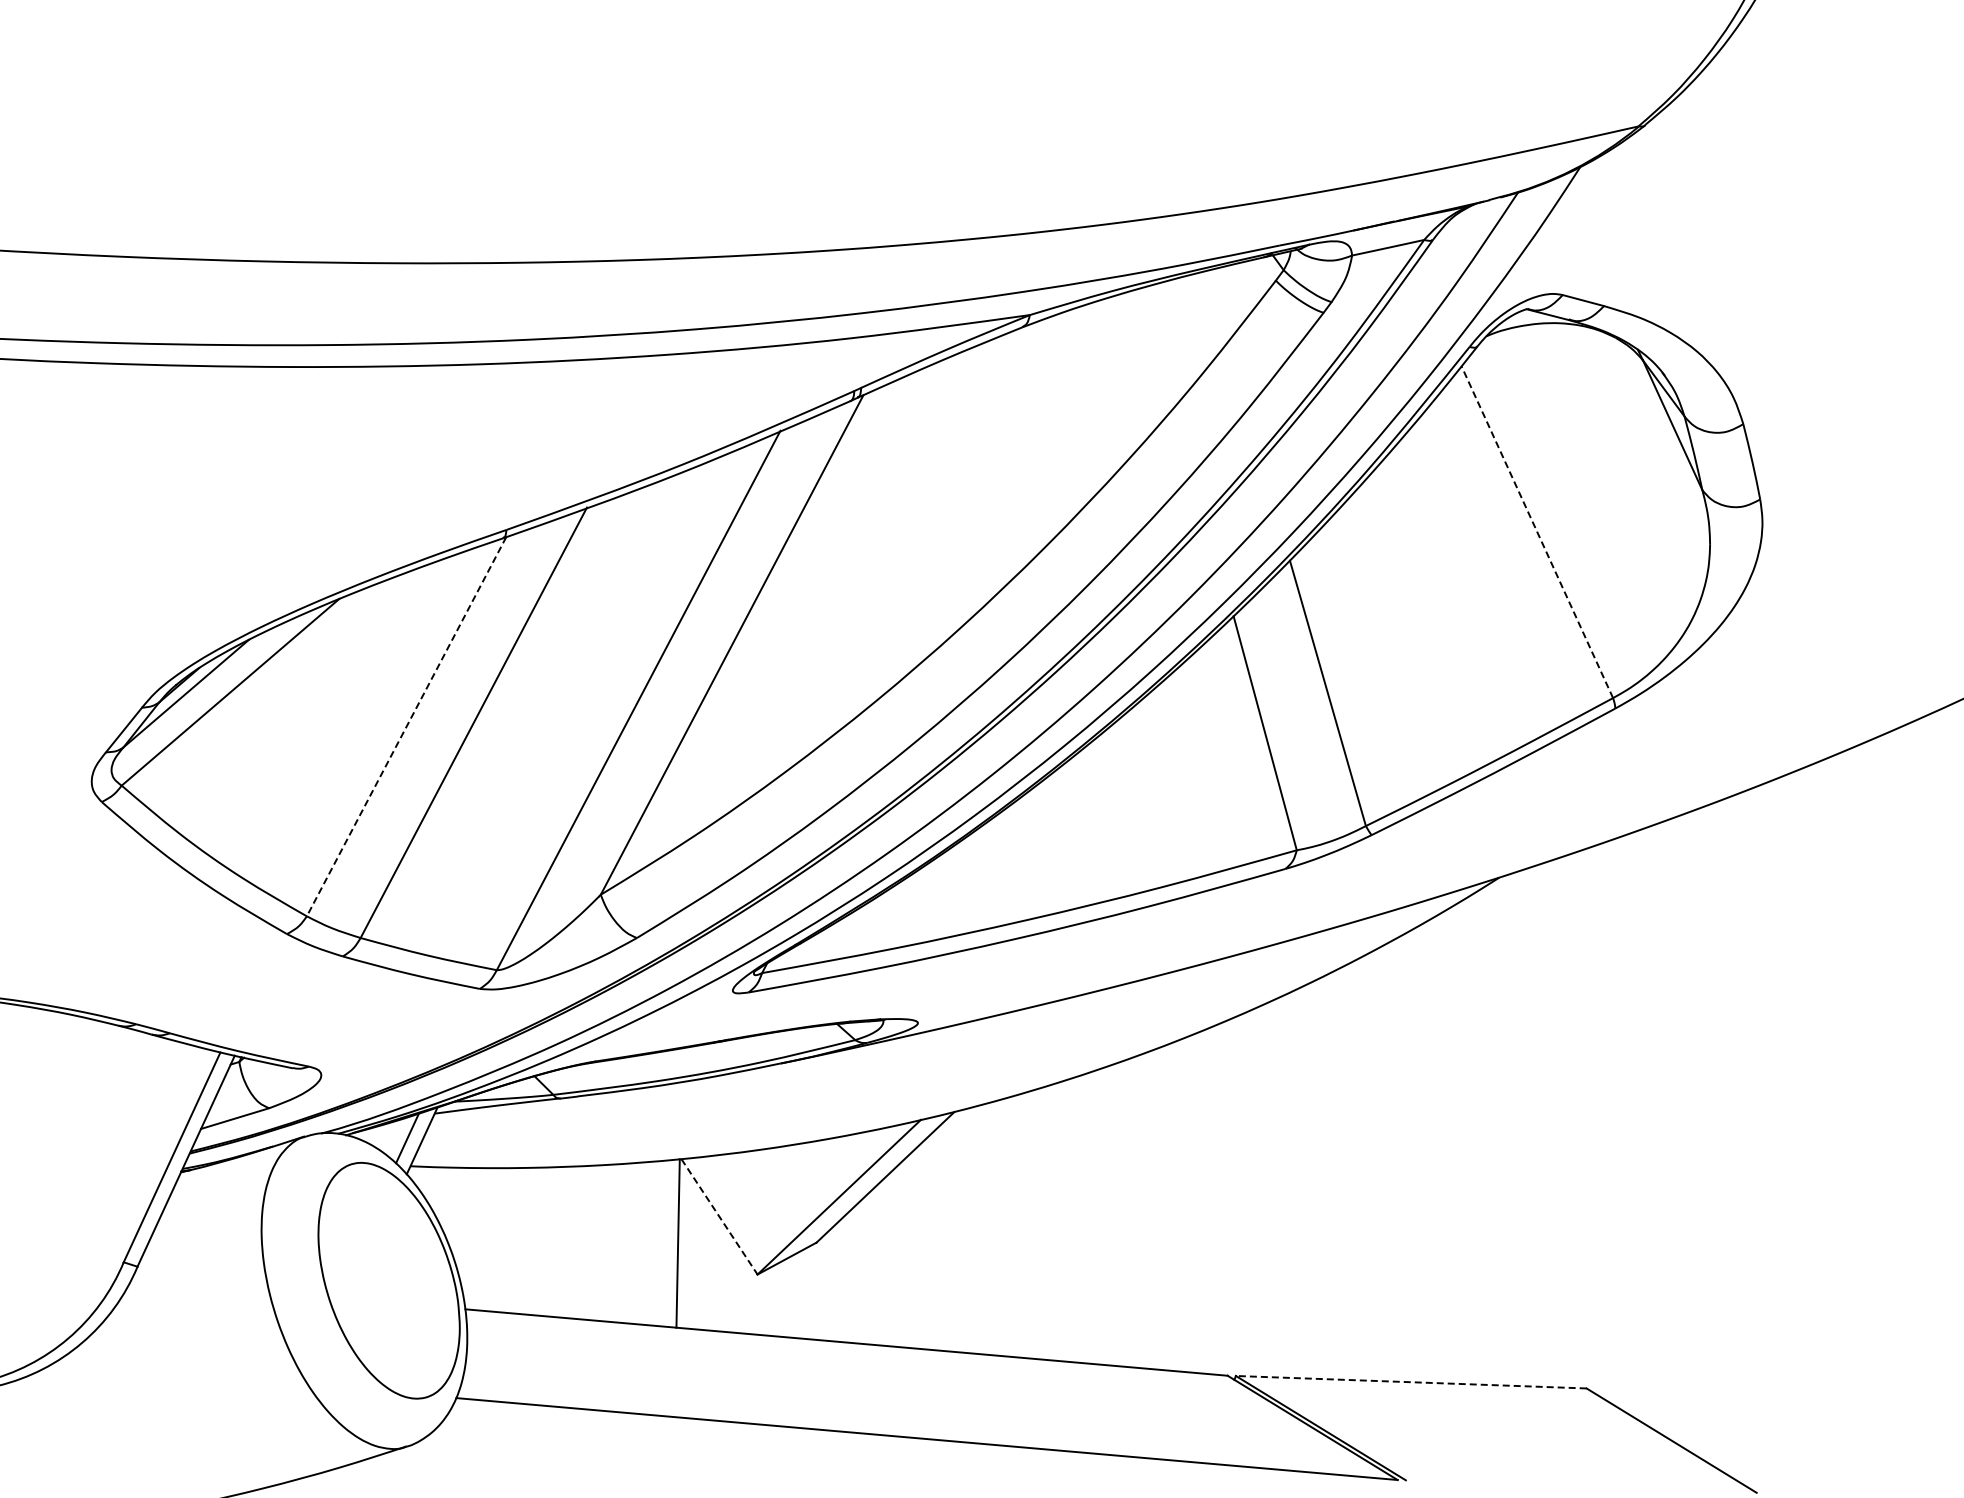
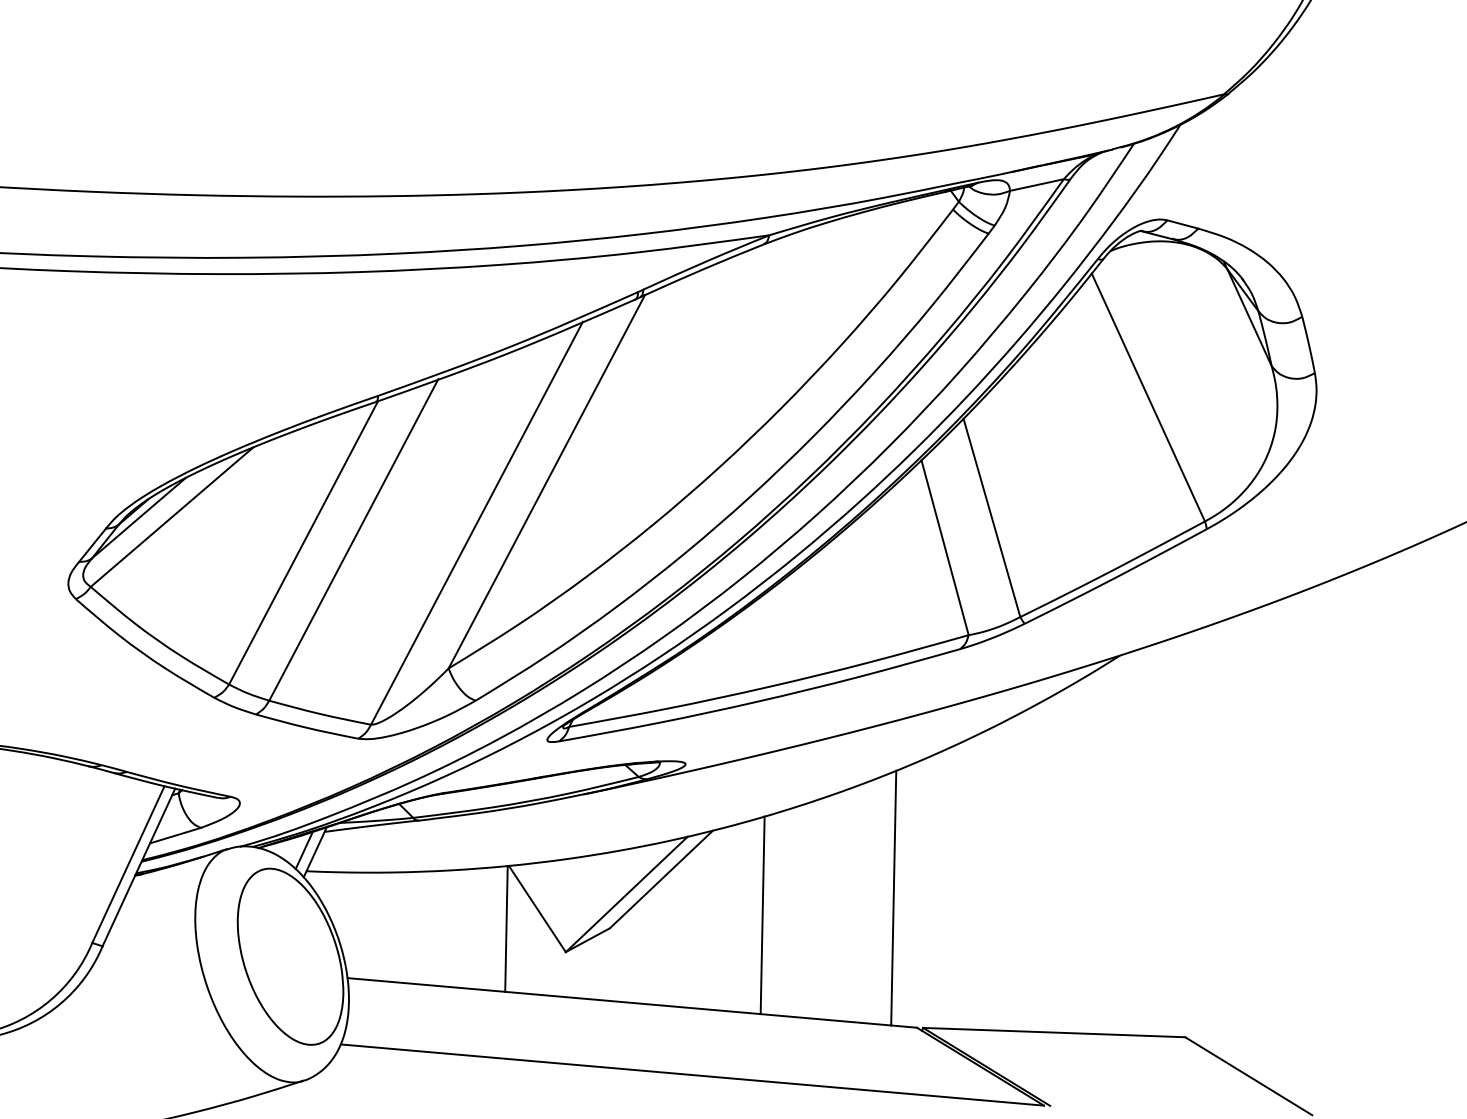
line: (1537, 531) -> (1148, 397), dashed -> solid
line: (406, 727) -> (303, 543), dashed -> solid
line: (1196, 1201) -> (893, 897), added
line: (719, 1217) -> (537, 909), dashed -> solid
line: (1020, 1225) -> (762, 915), added
line: (1410, 1382) -> (1053, 1032), dashed -> solid

